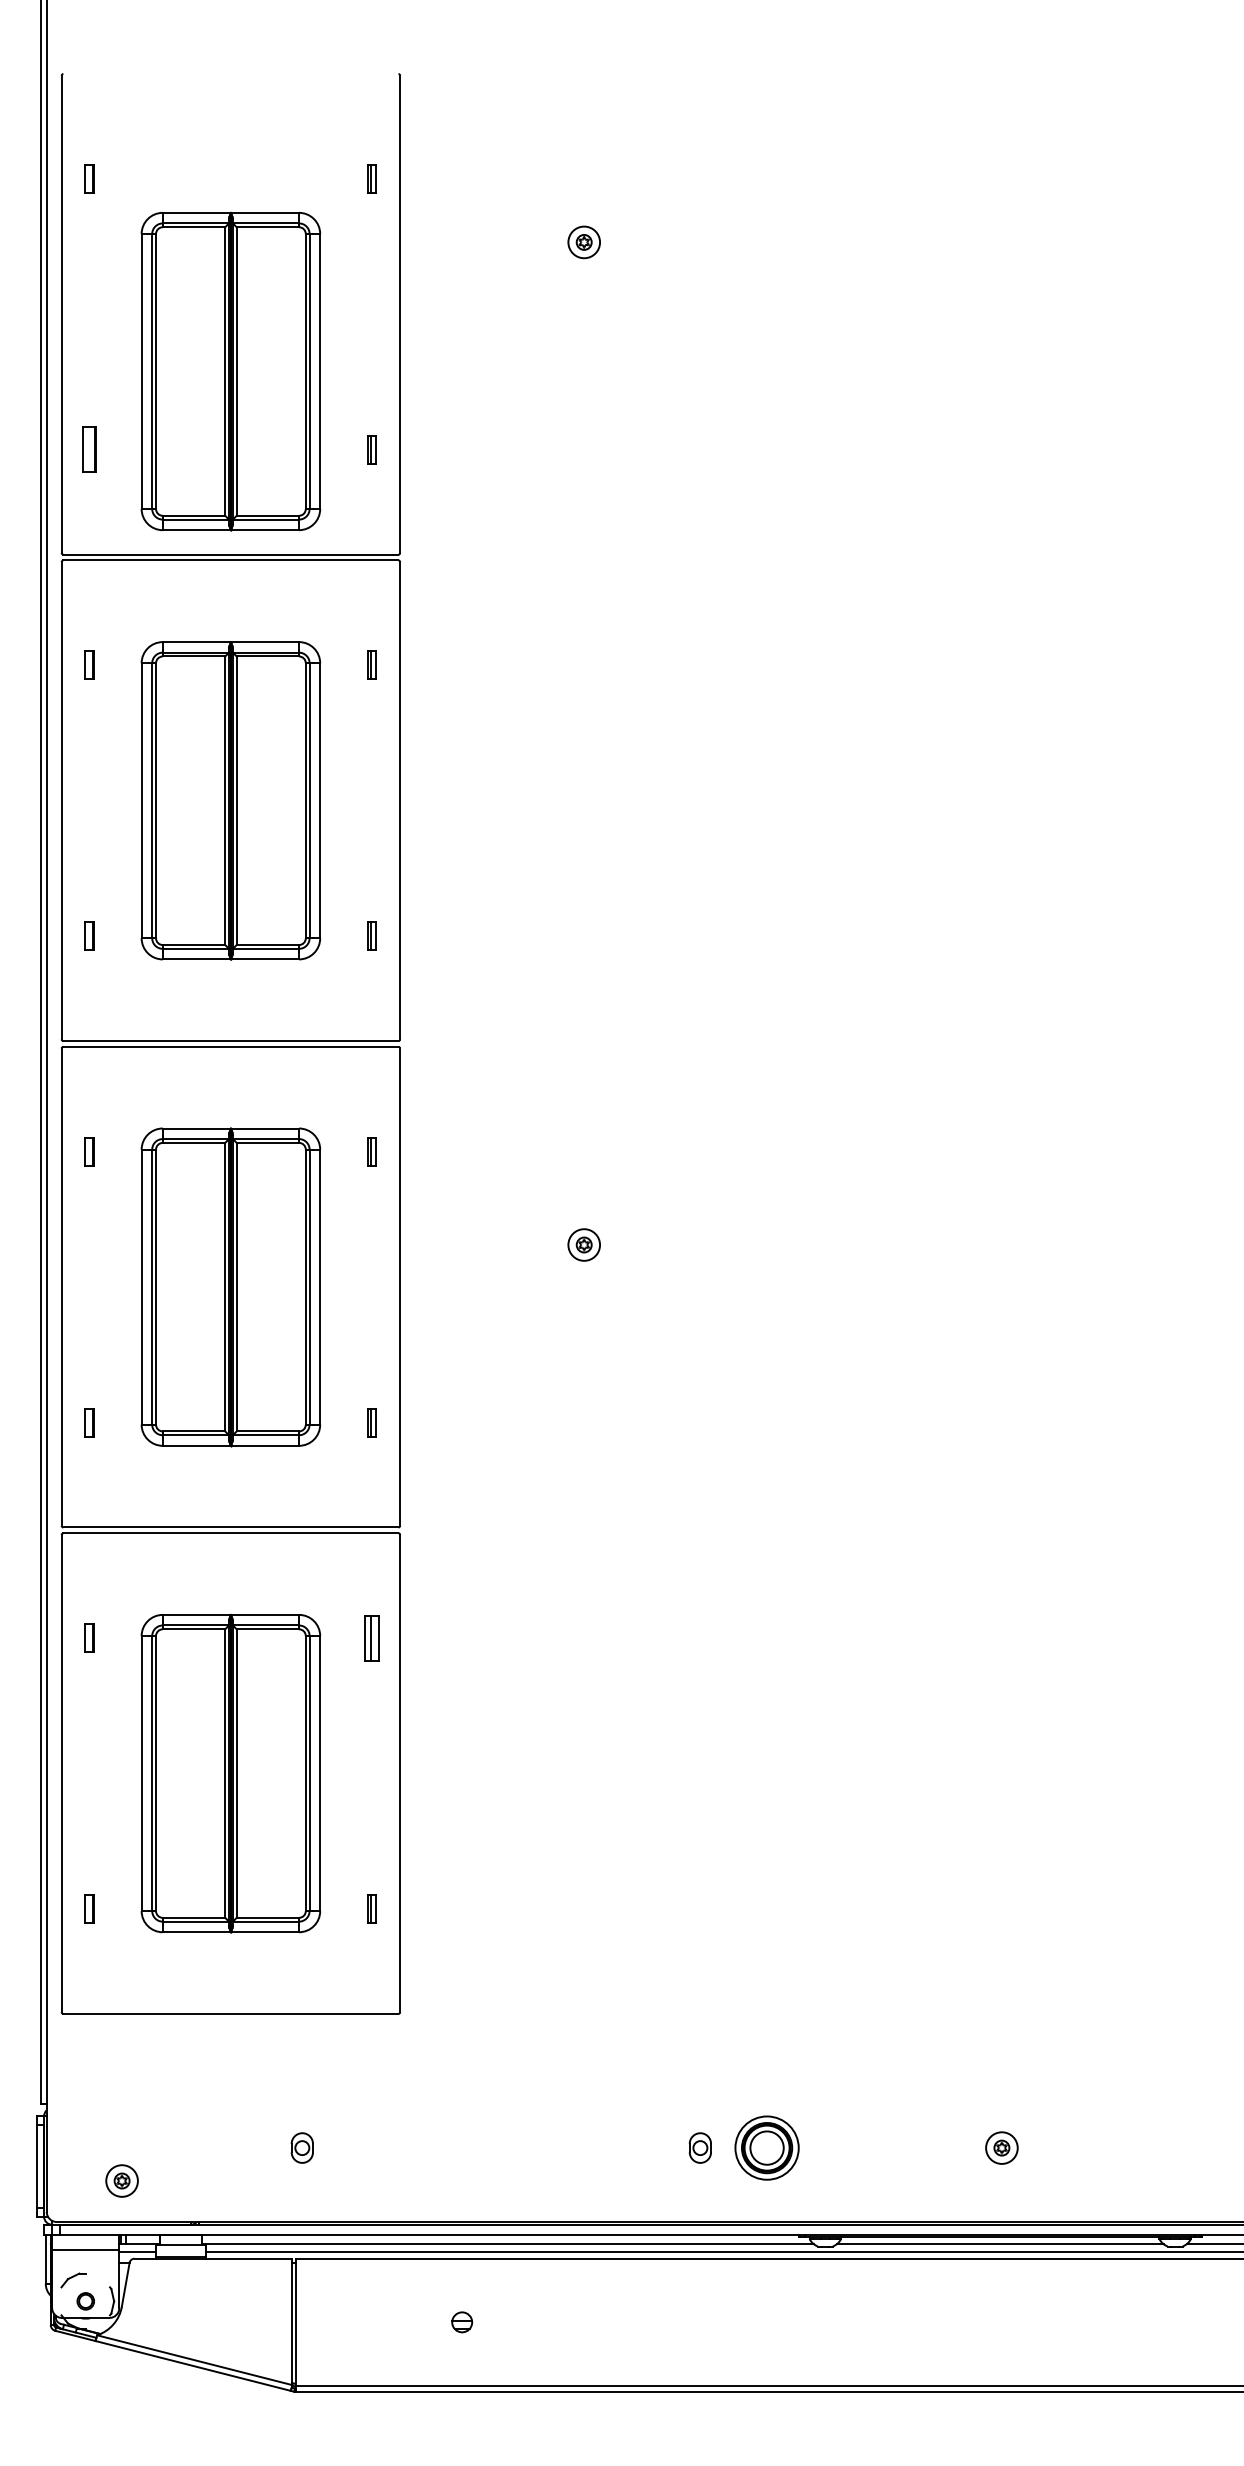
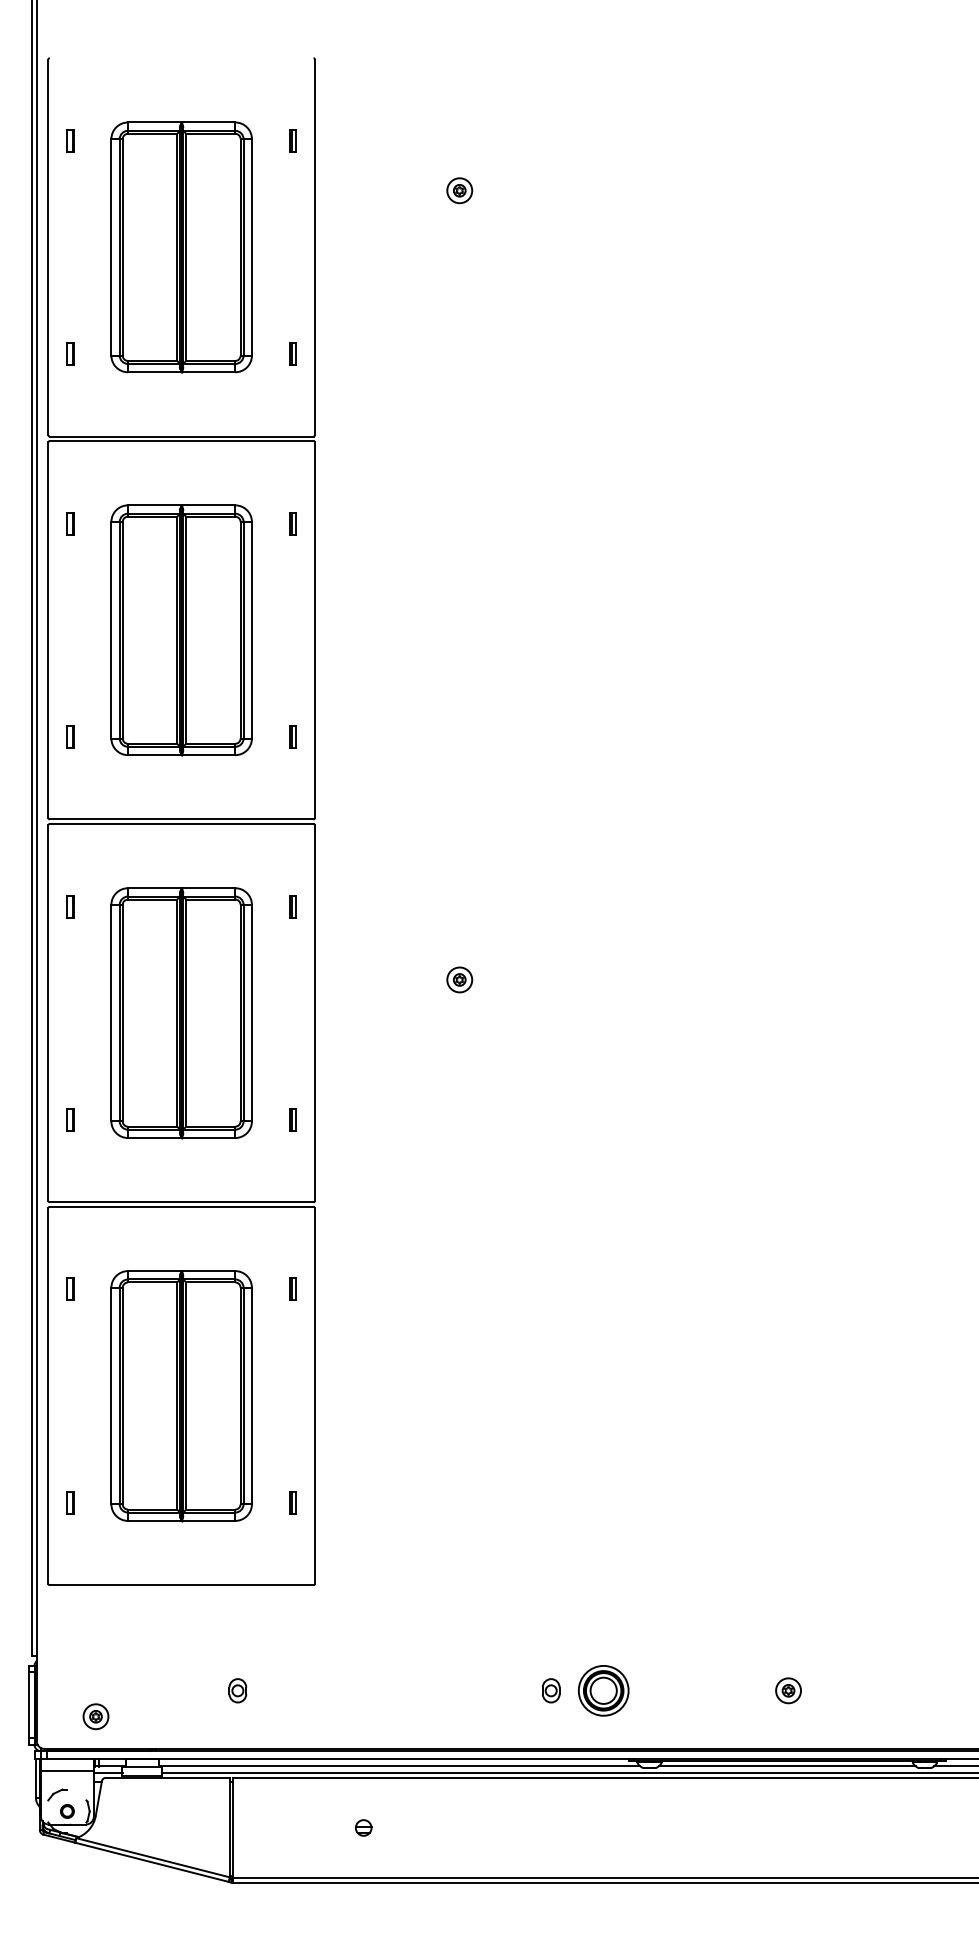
part: (230, 371) -> (181, 247), moved
part: (89, 449) -> (70, 353), size x0.62
part: (371, 1636) -> (292, 1288), size x0.62

